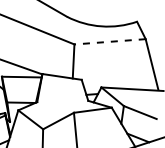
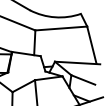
line: (110, 41) -> (61, 28), dashed -> solid

